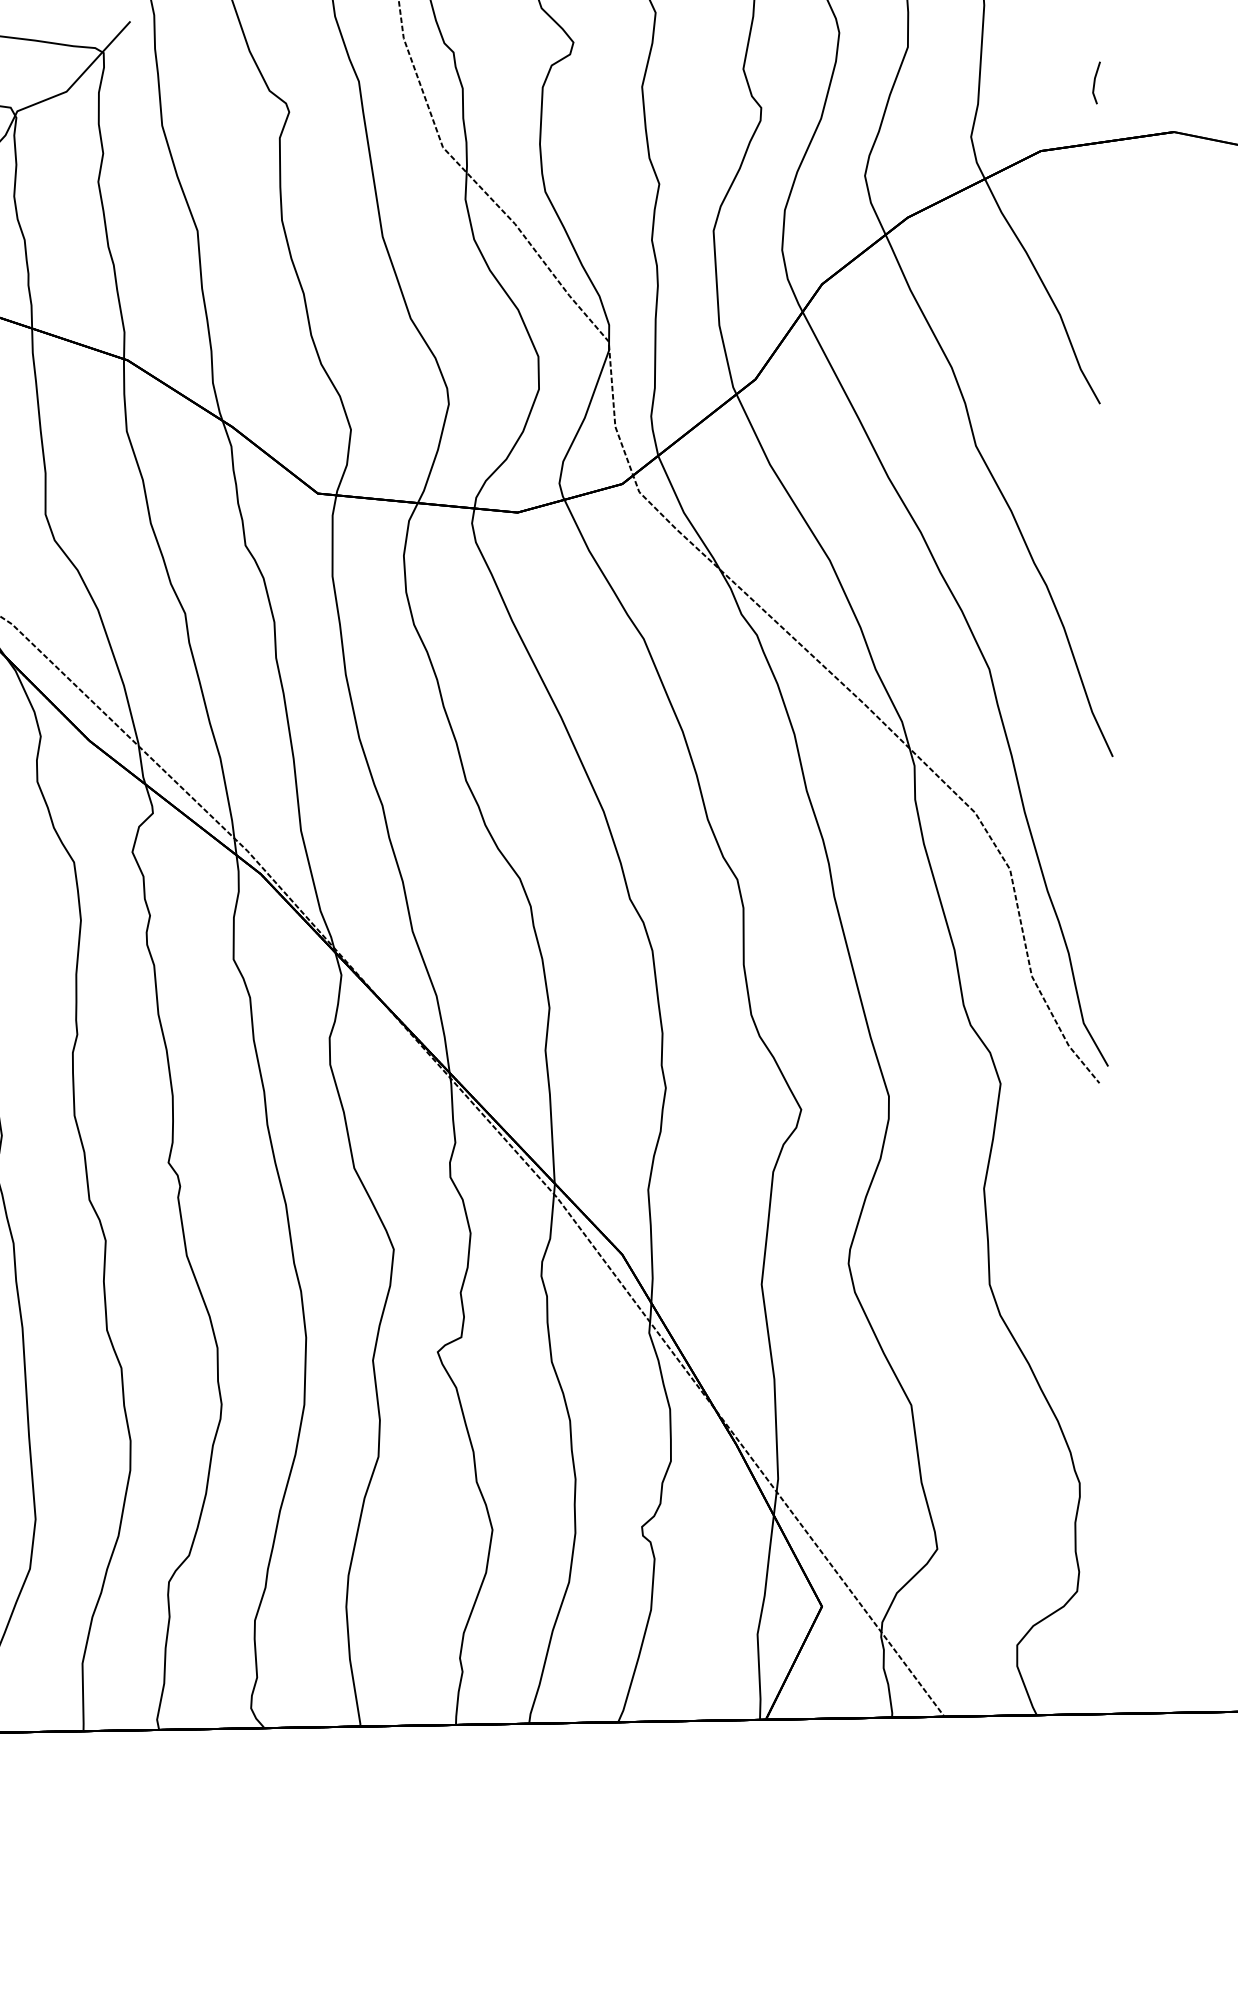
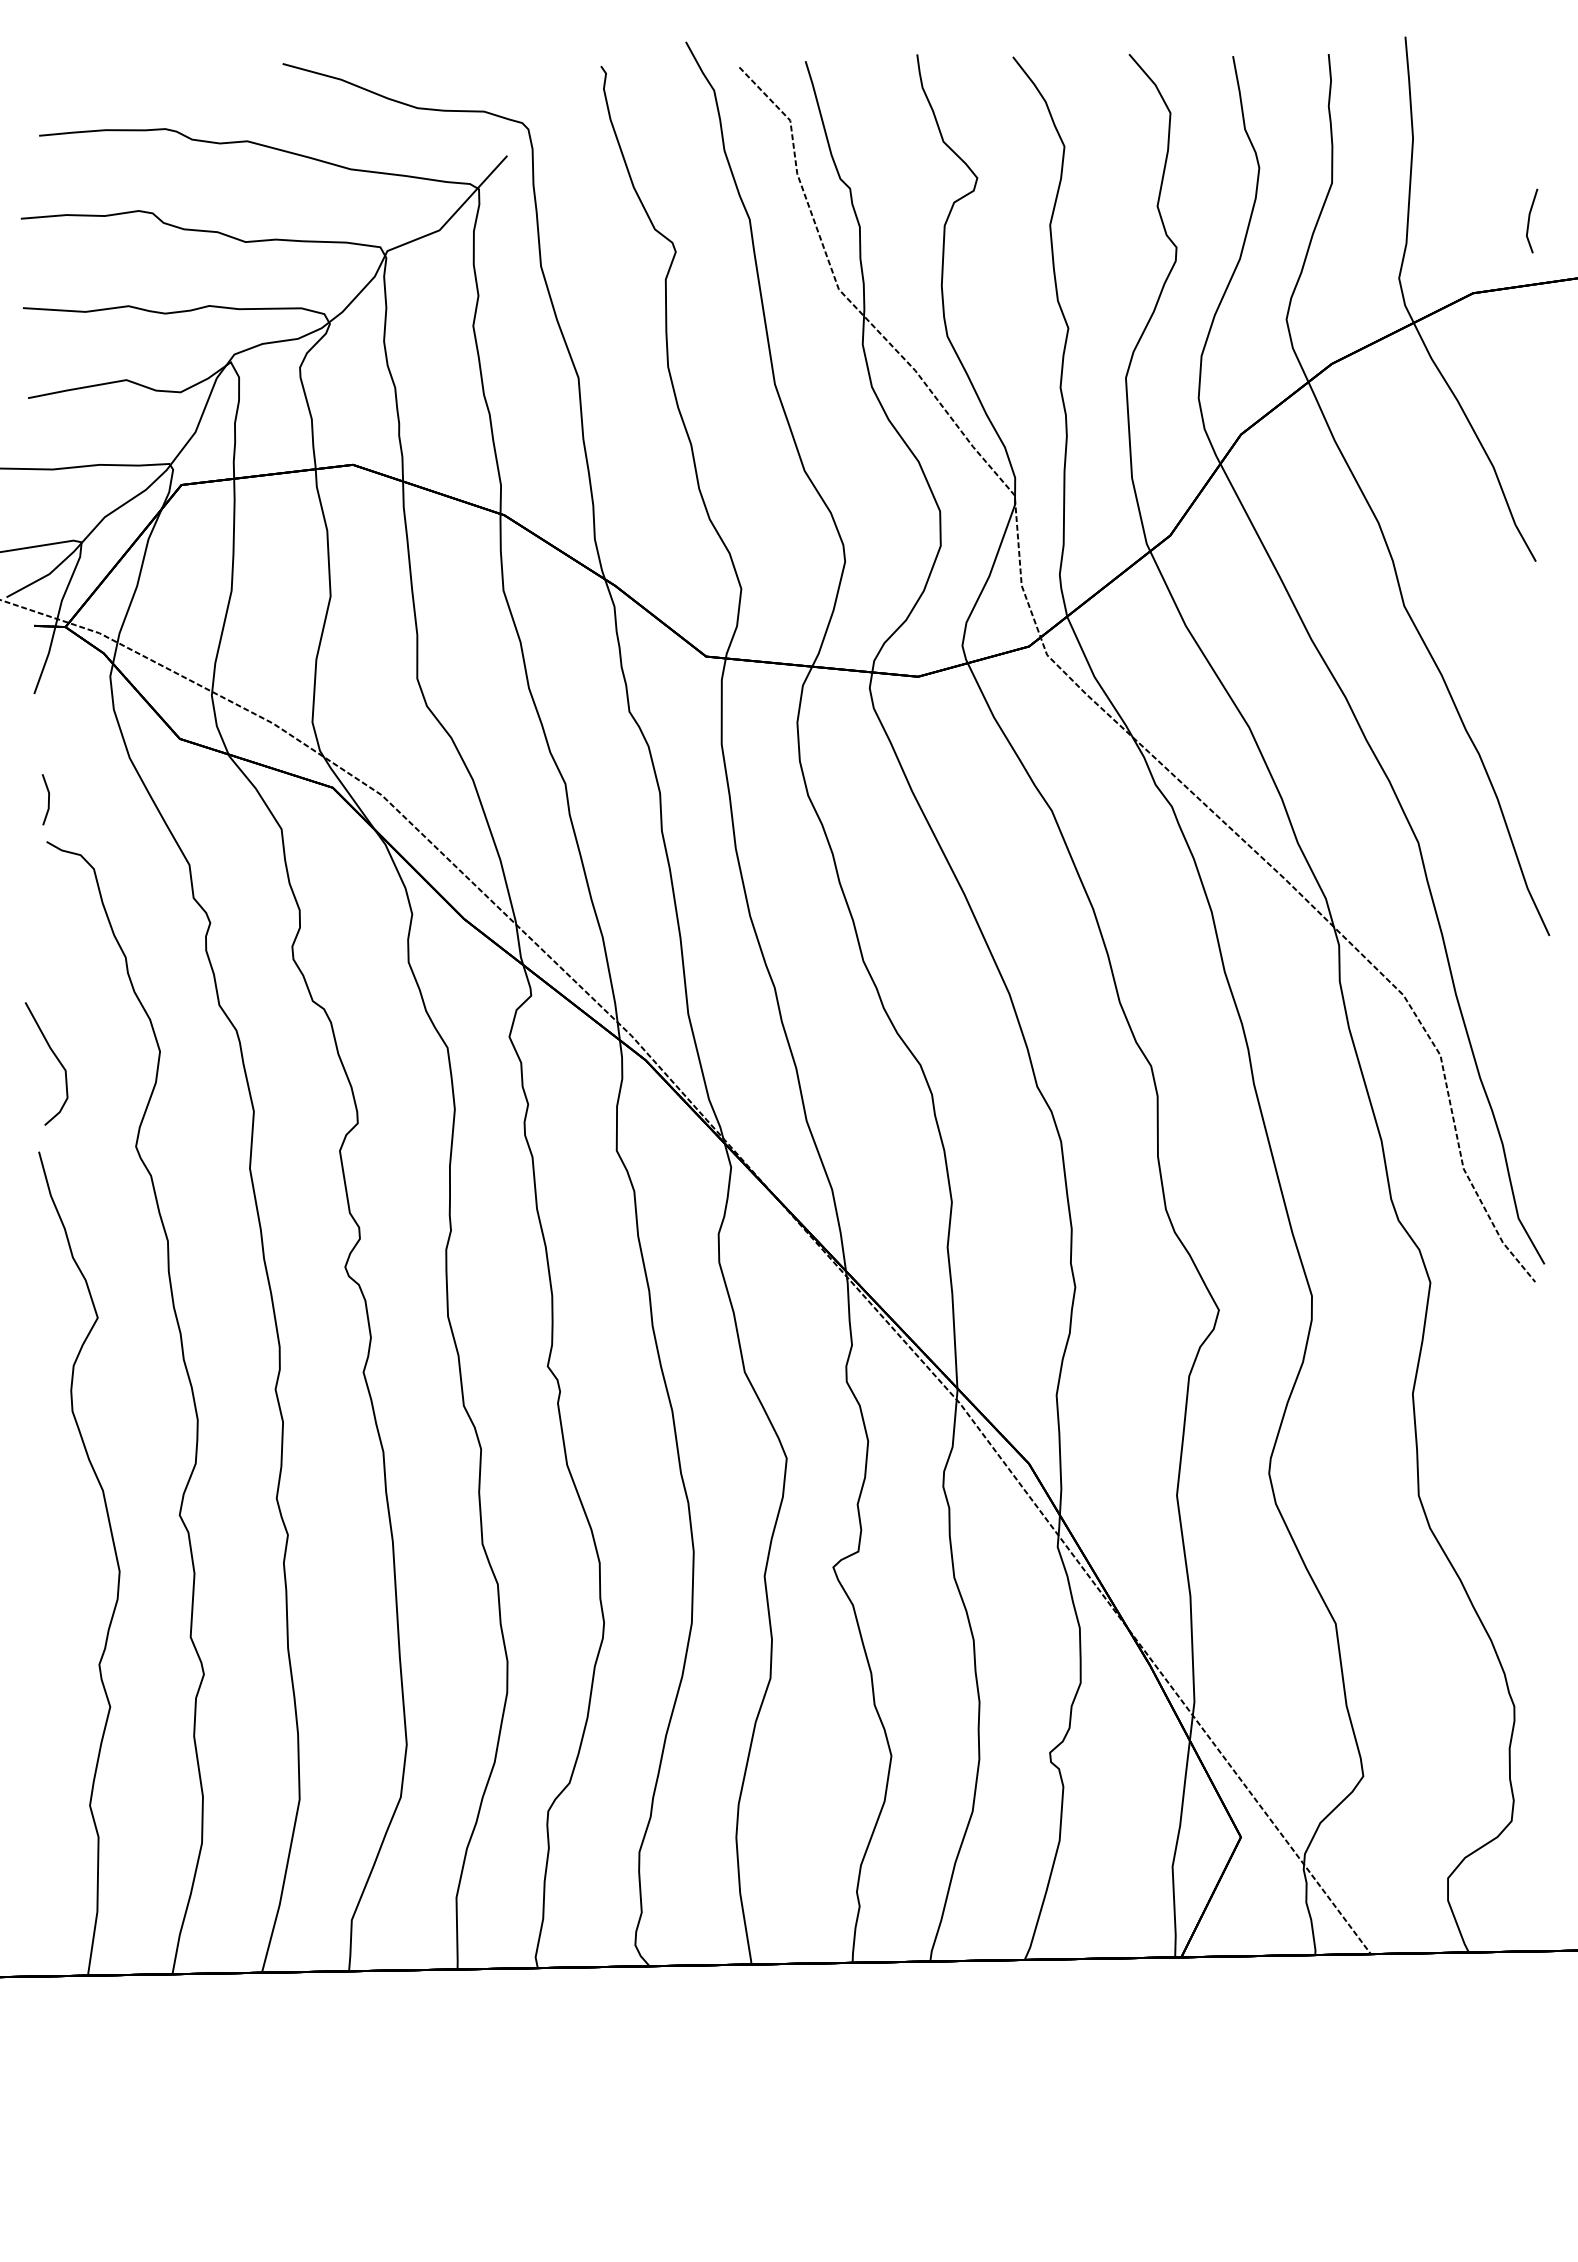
part: (1096, 82) -> (1532, 220), size x1.43

